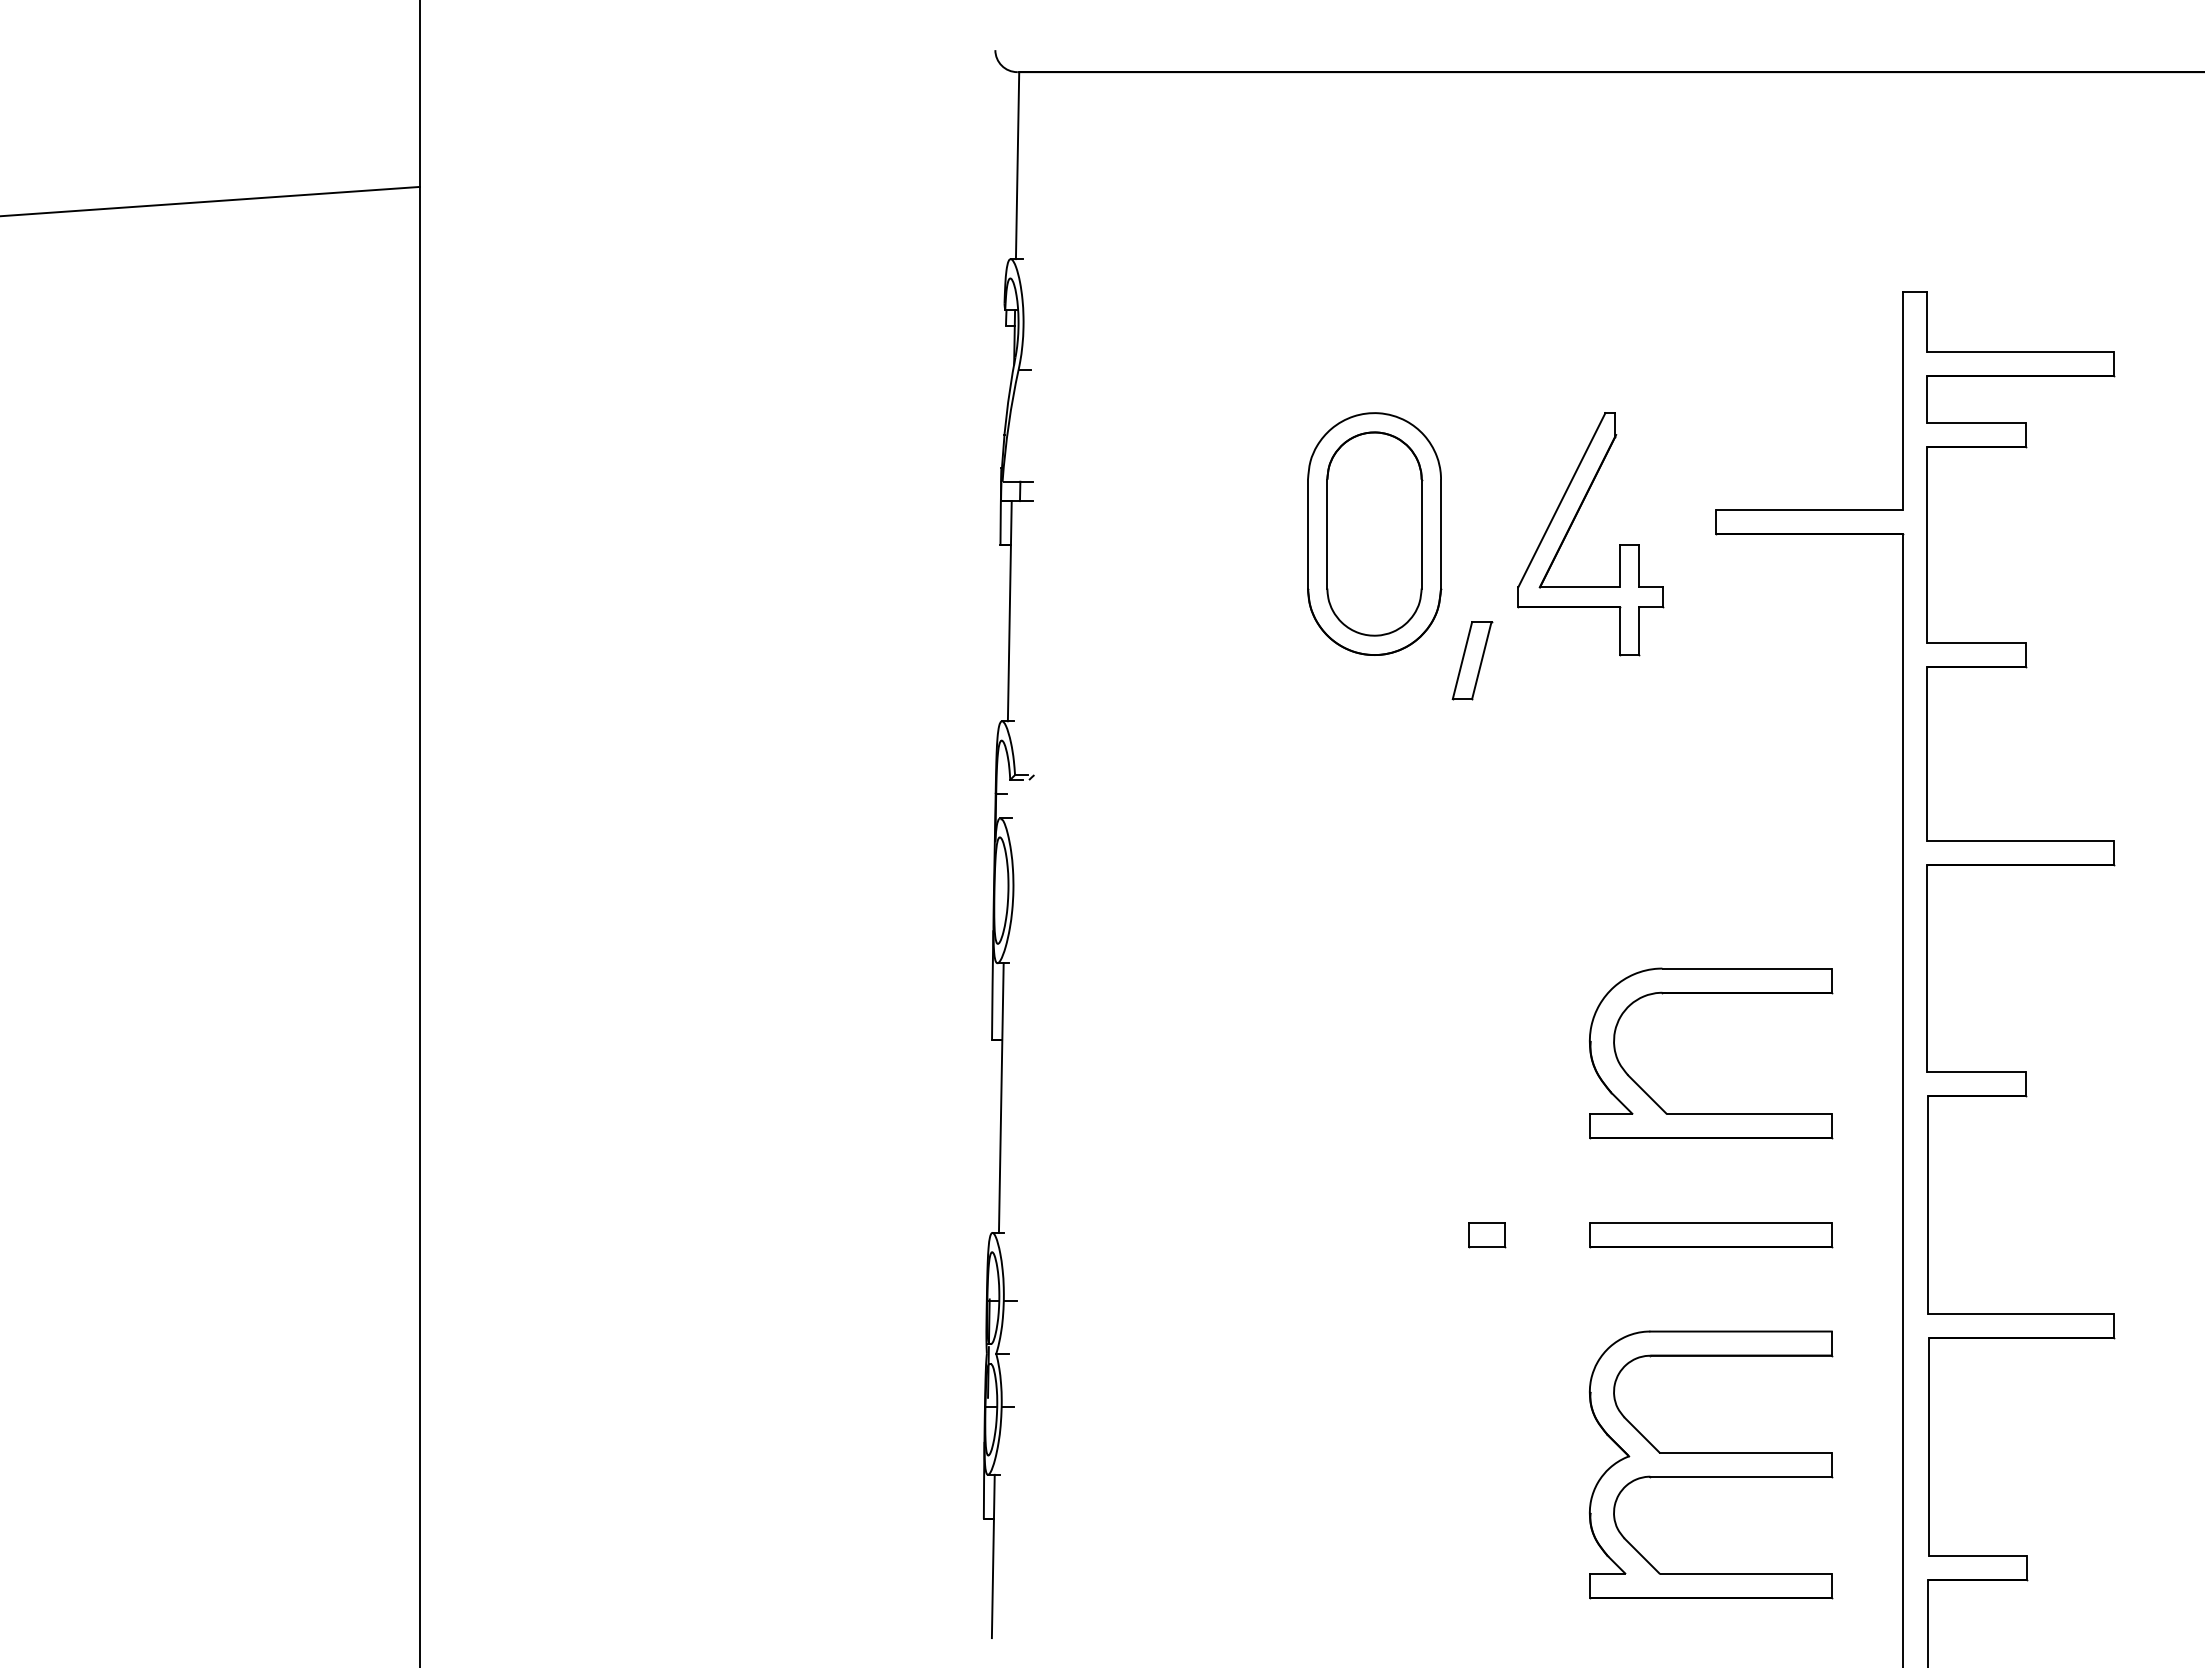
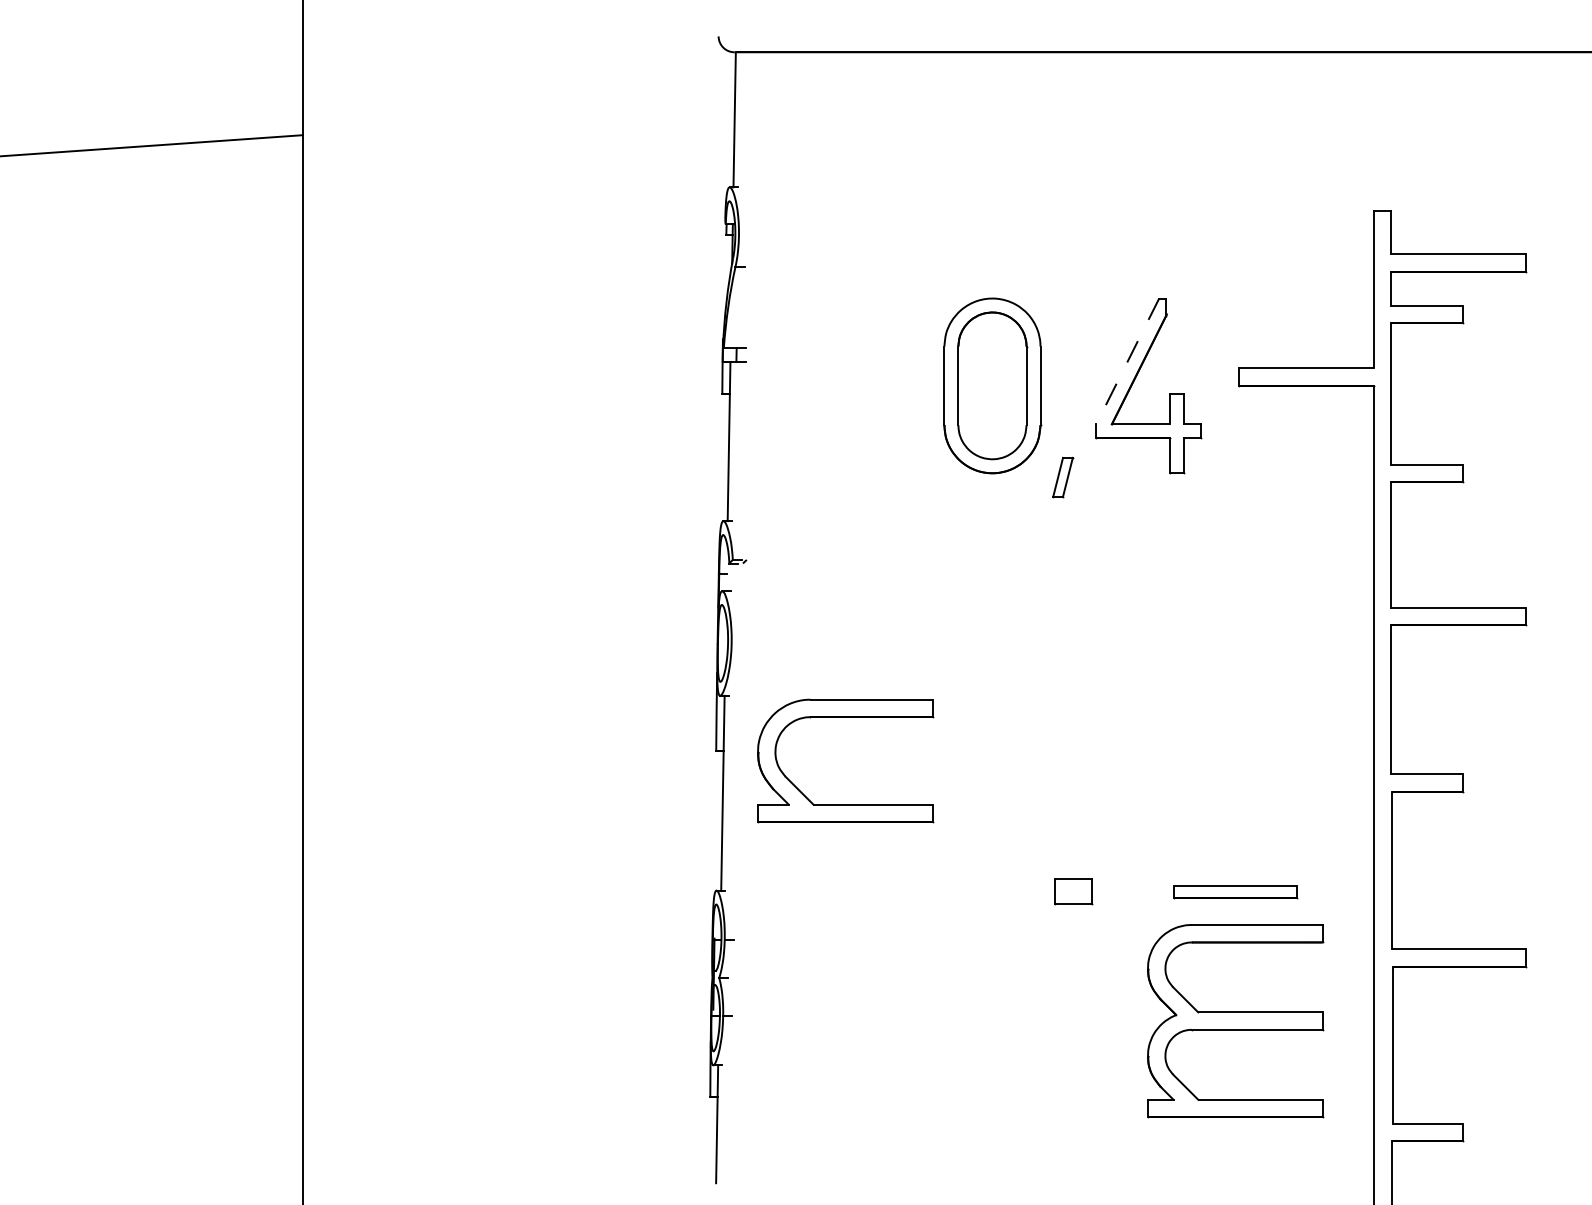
line: (1561, 500) -> (1127, 361), solid -> dashed
part: (1472, 660) -> (1063, 477), size x0.7
part: (1711, 993) -> (845, 717), moved
part: (1487, 1235) -> (1074, 892), size x1.4
part: (1711, 1235) -> (1235, 892), size x0.7
part: (1711, 1464) -> (1235, 1021), moved

